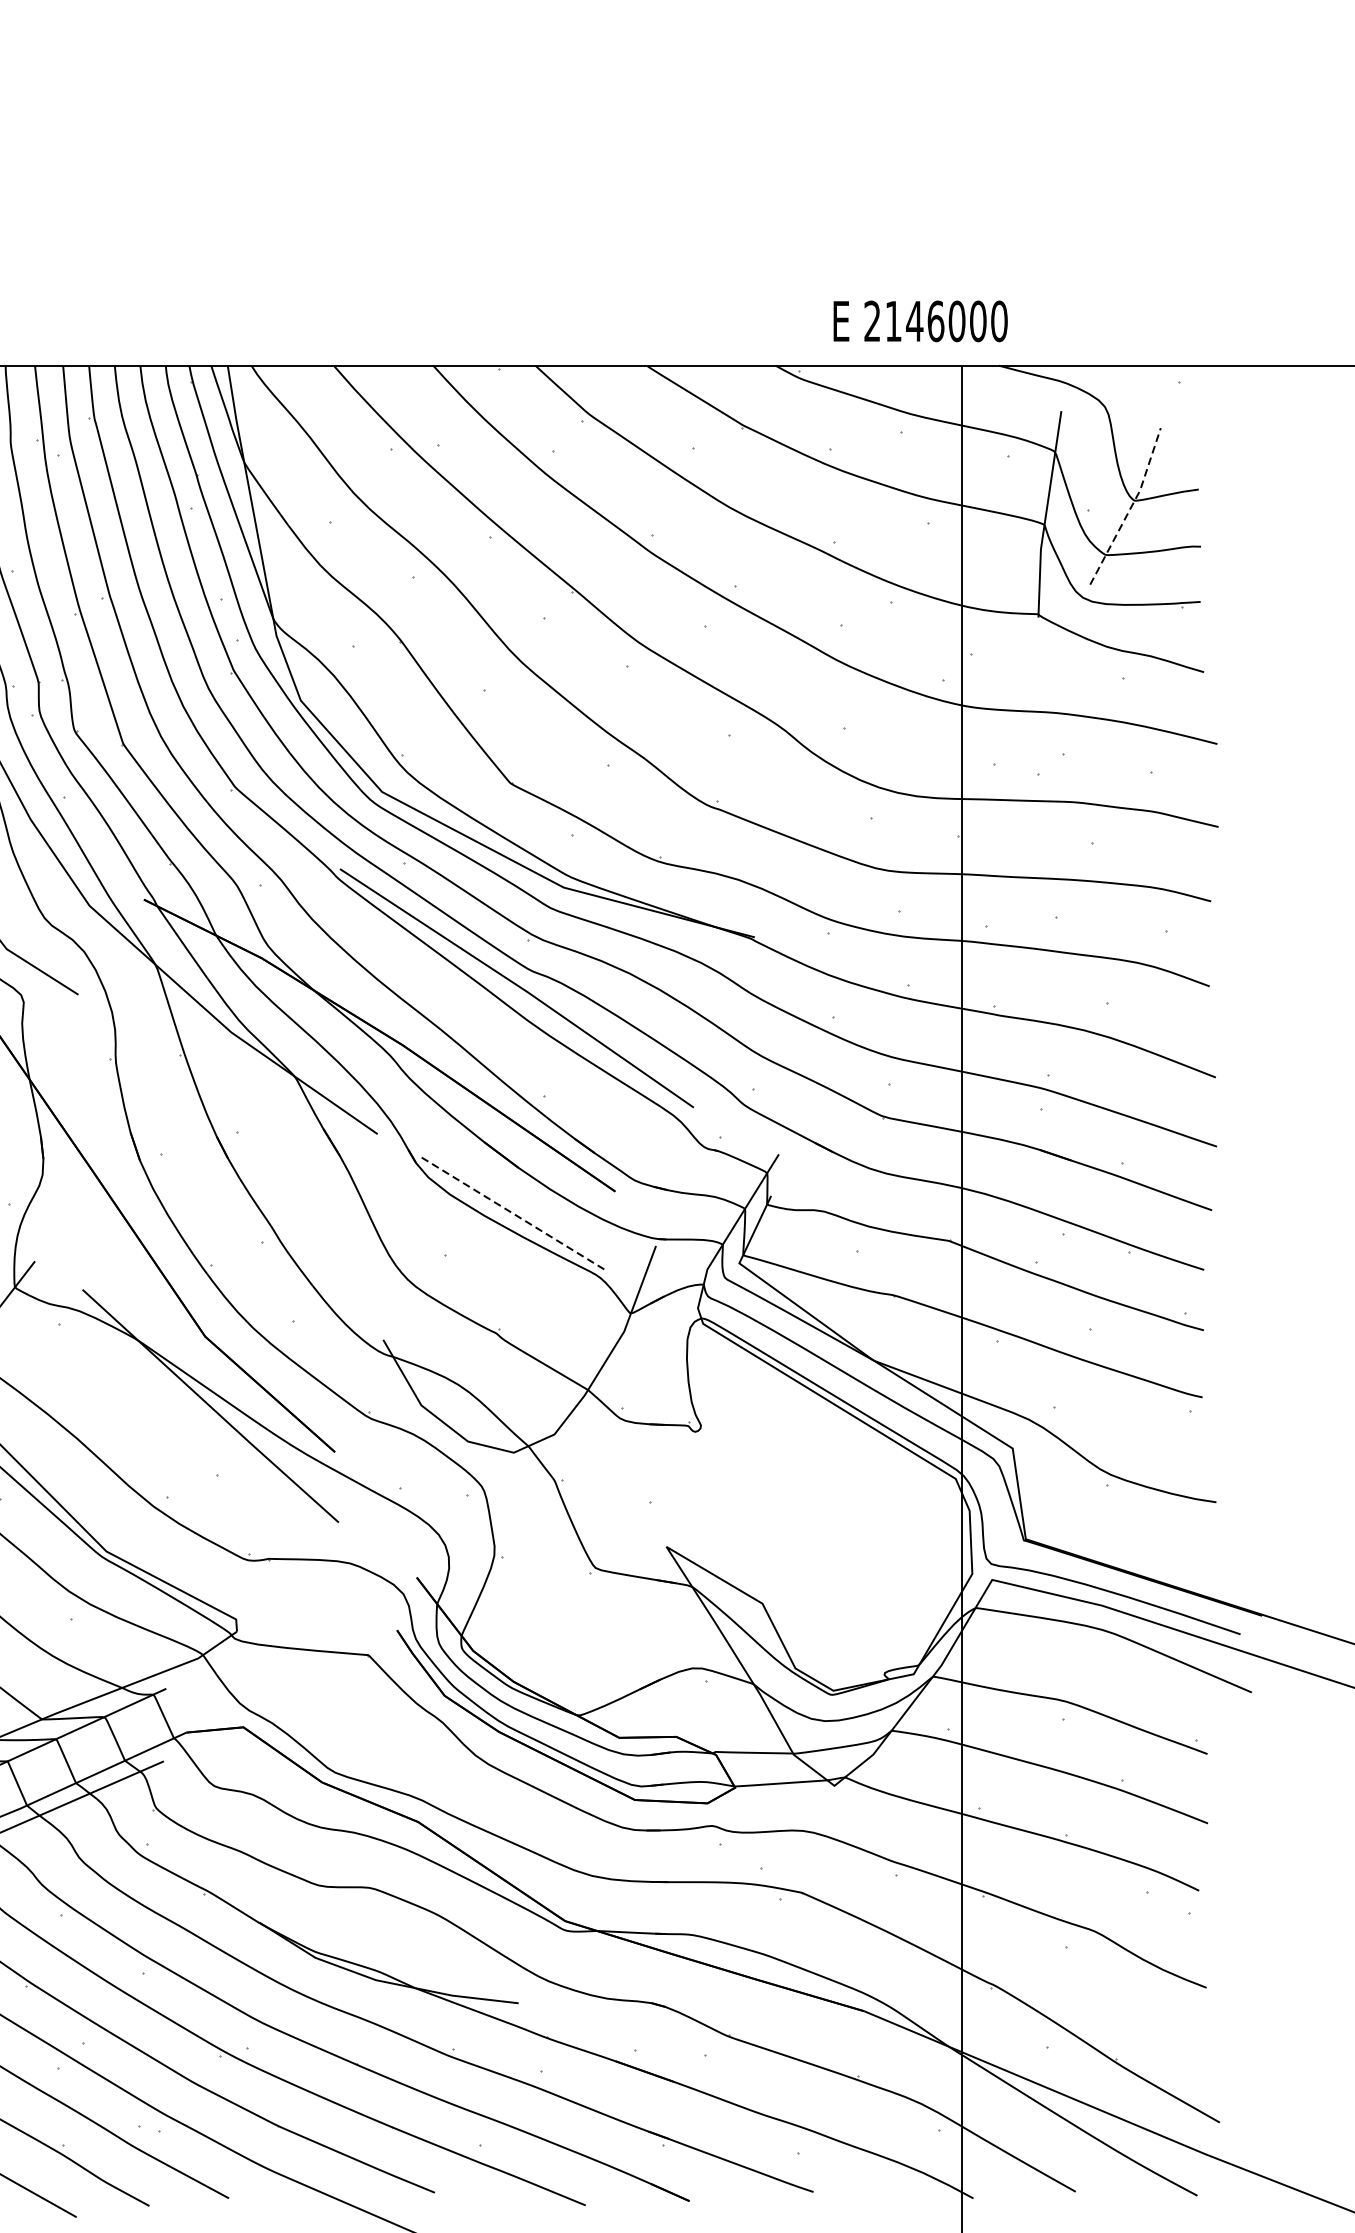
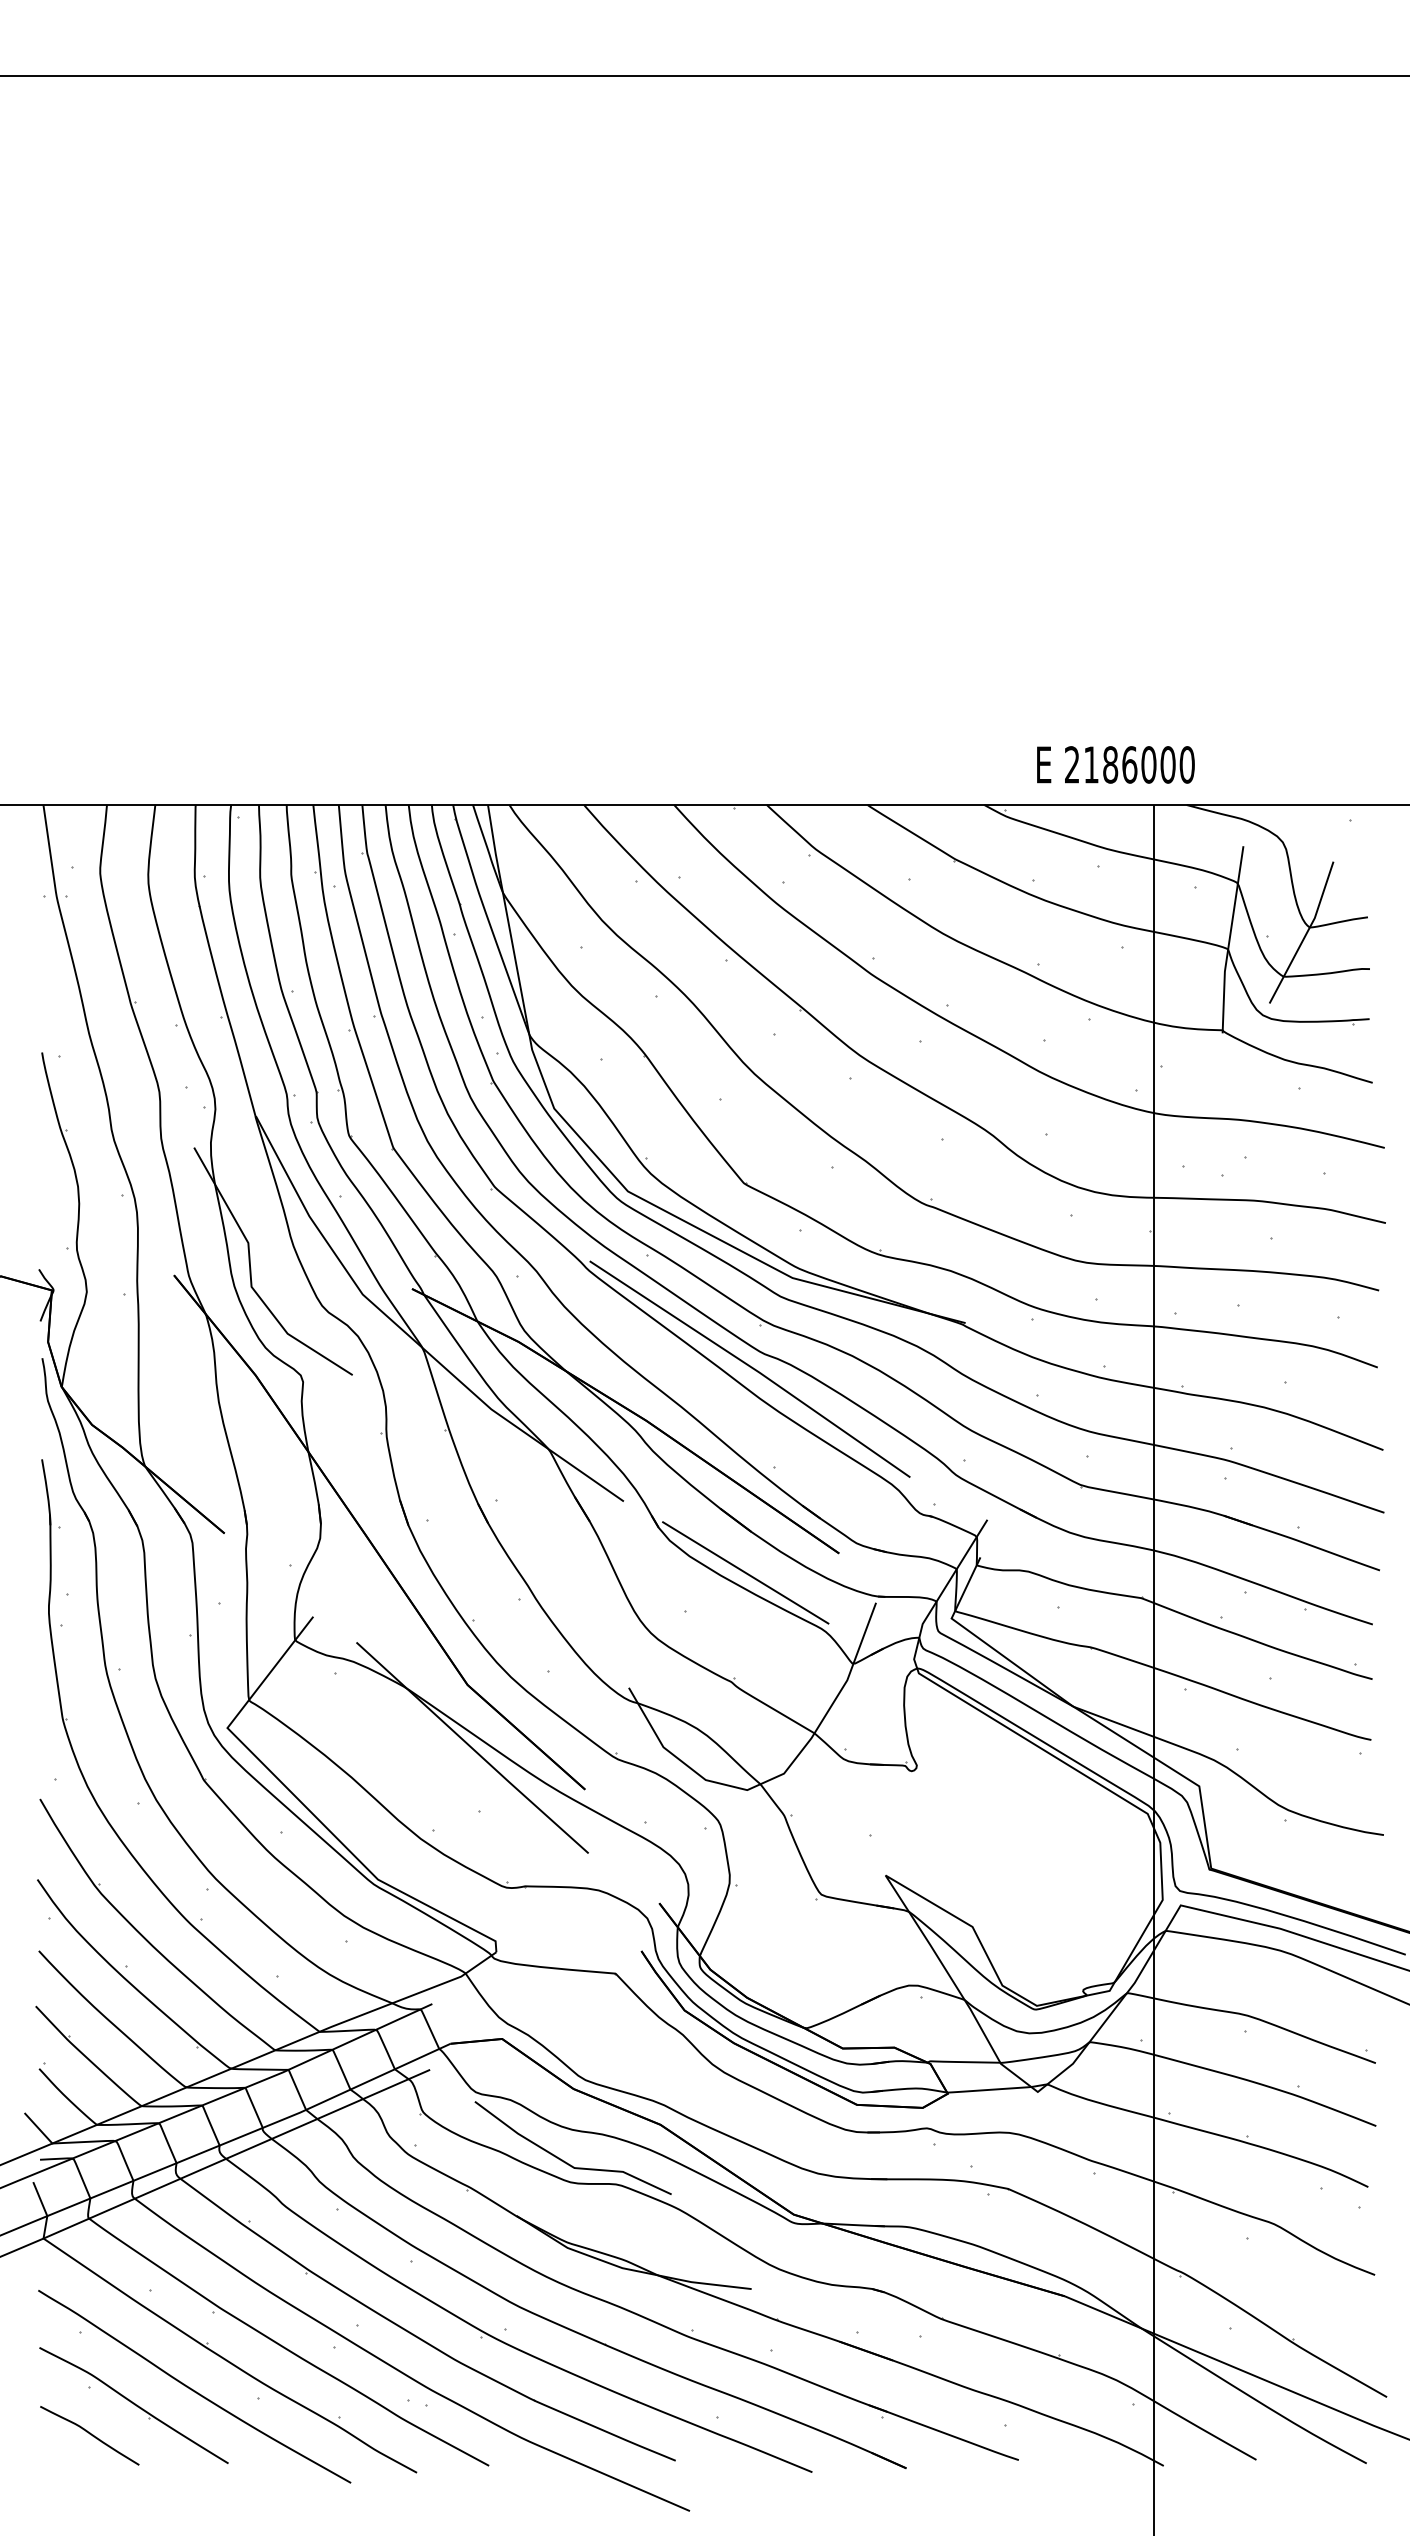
text: (914, 320) -> (1110, 764), 2146000 -> 2186000
line: (1130, 507) -> (1306, 933), dashed -> solid
line: (511, 1212) -> (745, 1572), dashed -> solid
line: (312, 1861) -> (564, 2160), added

